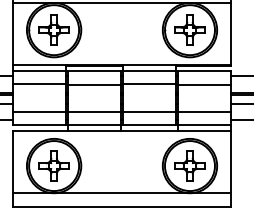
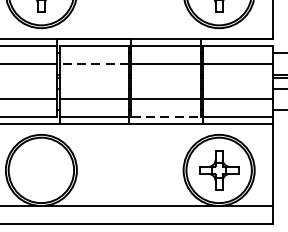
line: (94, 84) -> (94, 63), solid -> dashed
line: (149, 125) -> (166, 117), solid -> dashed
part: (53, 165) -> (40, 169), removed

